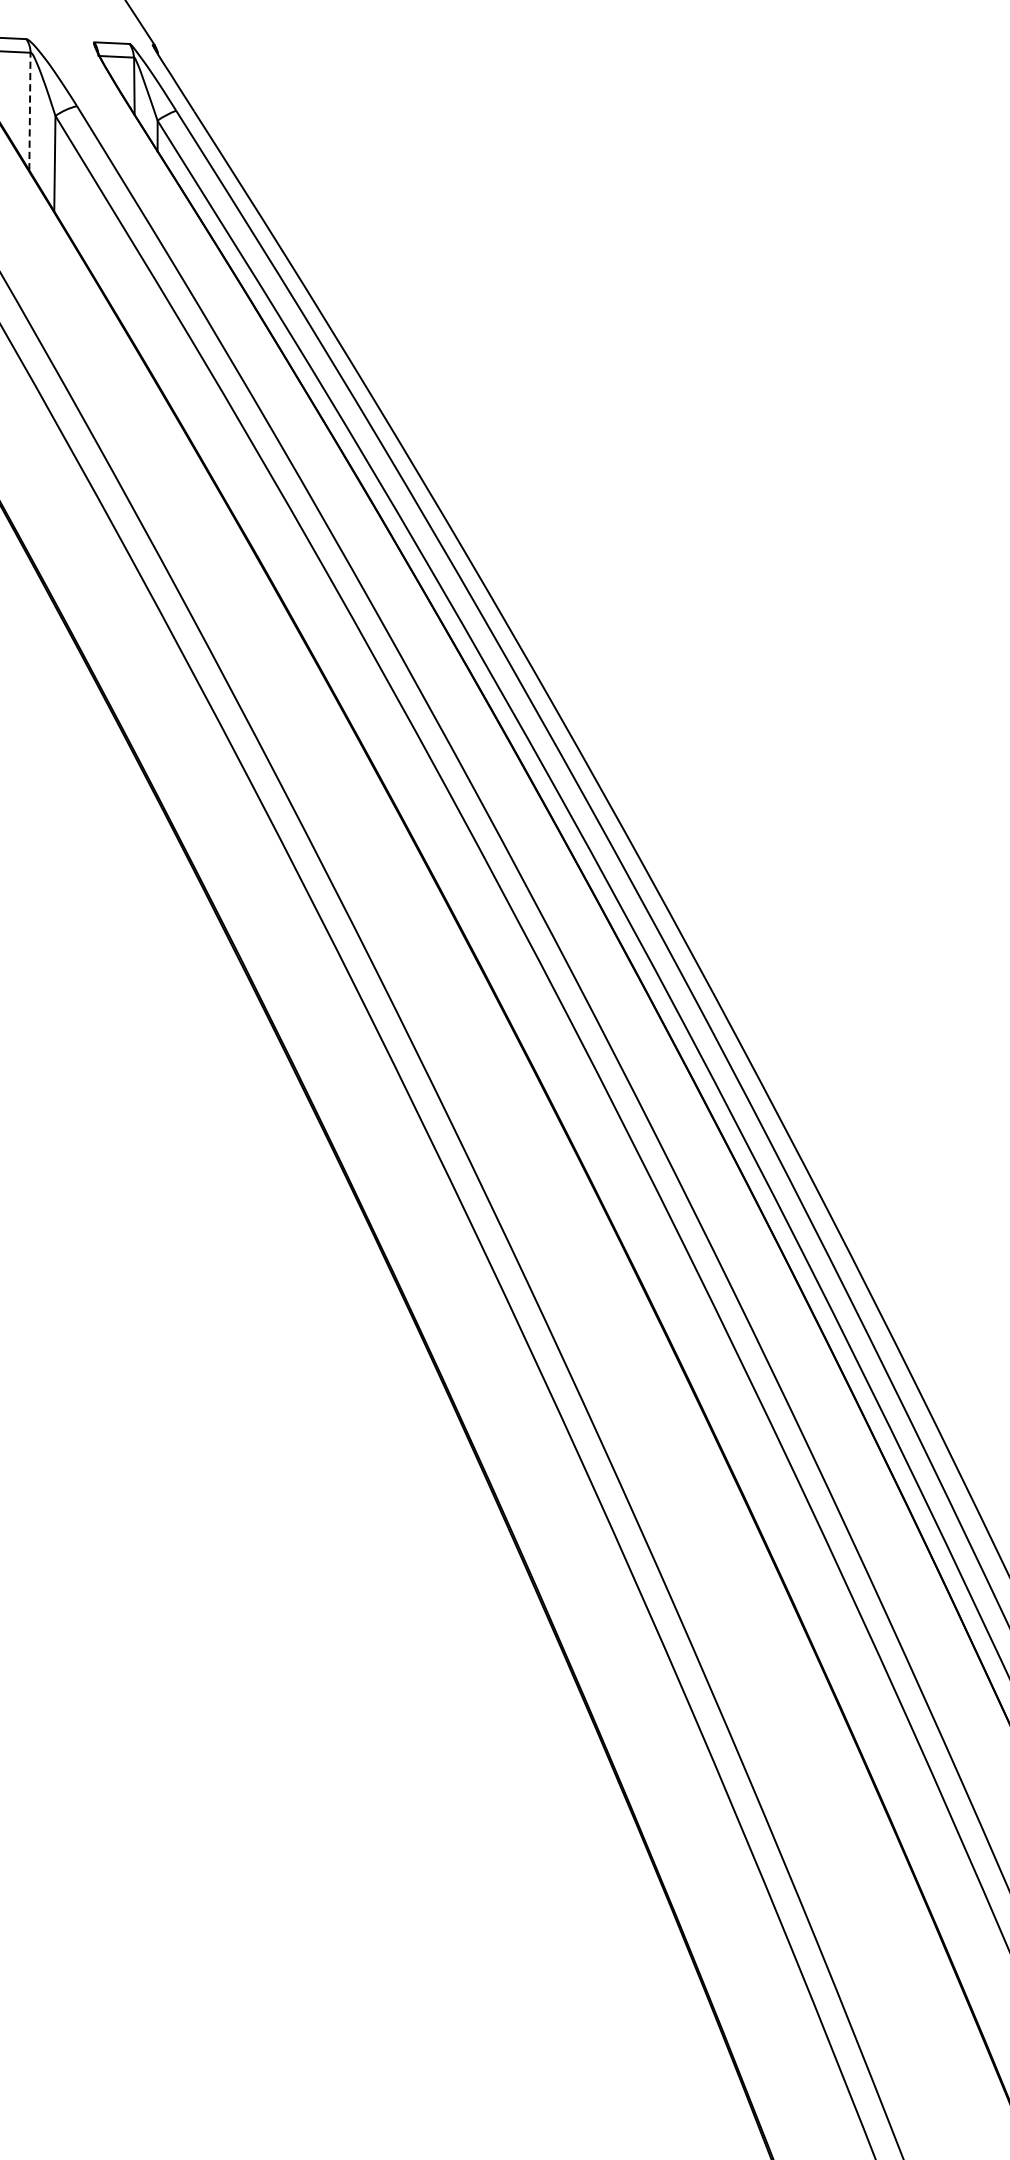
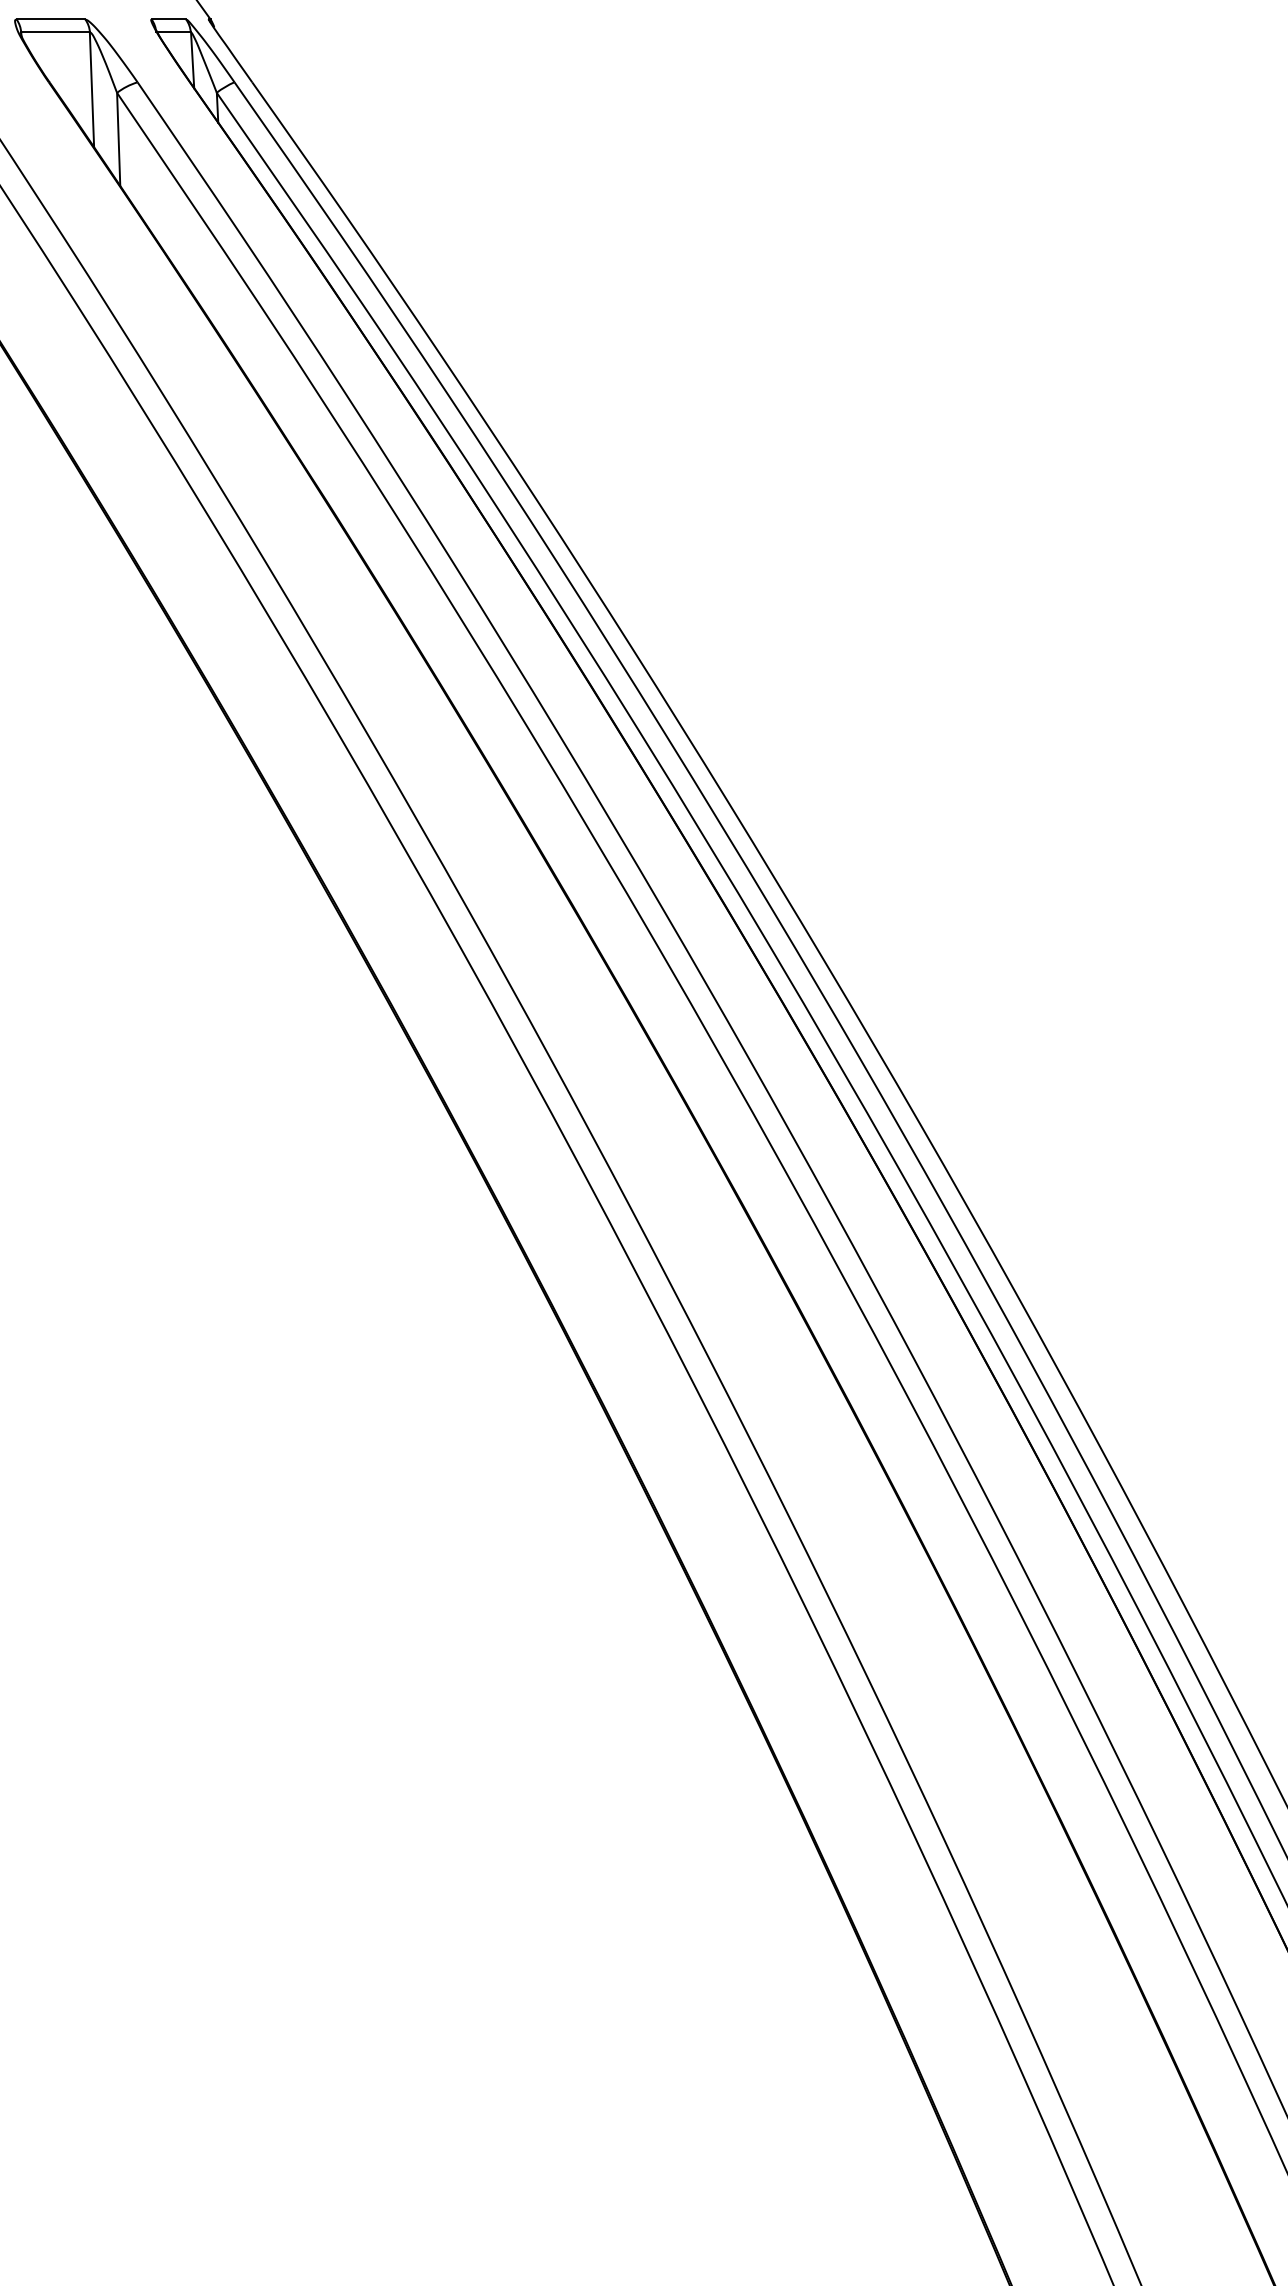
line: (29, 111) -> (91, 89), dashed -> solid

